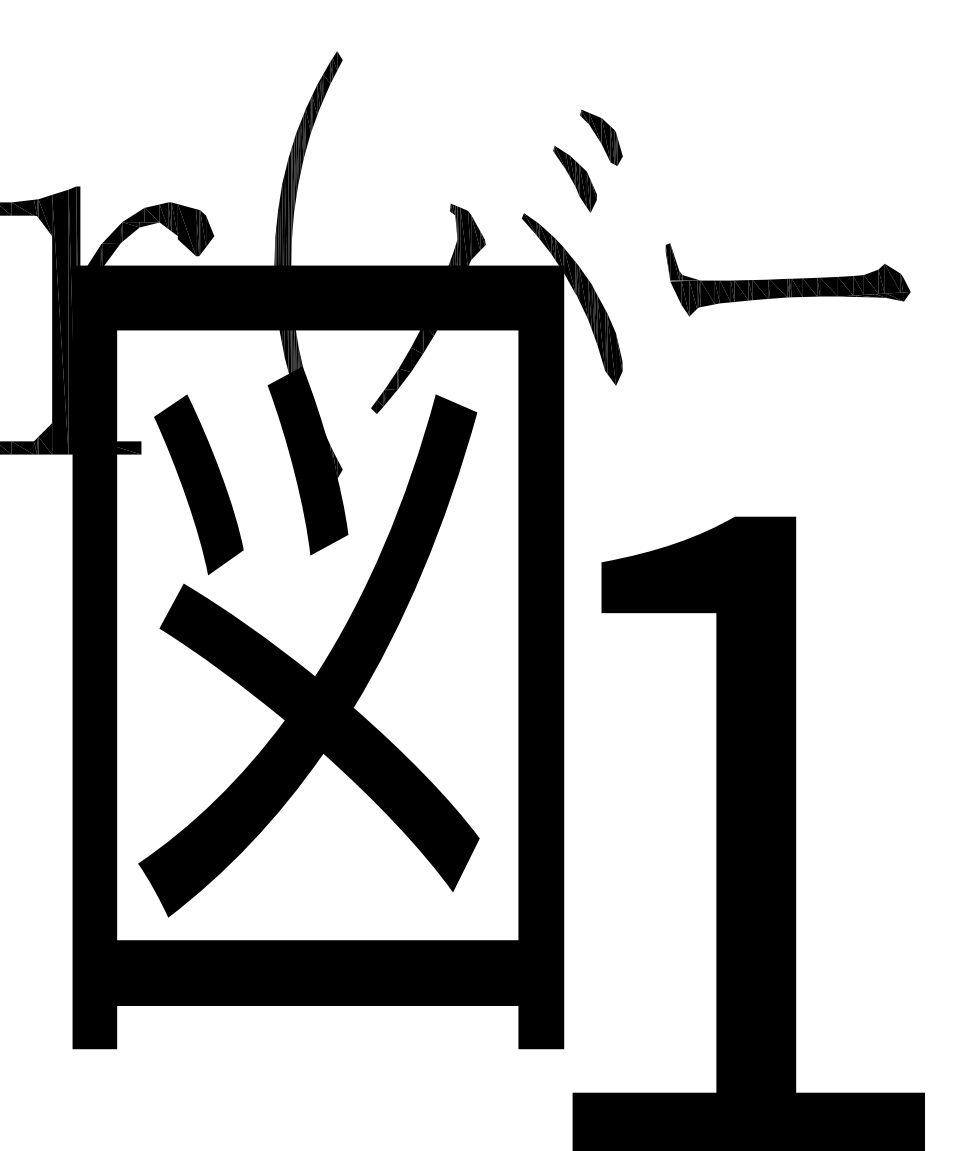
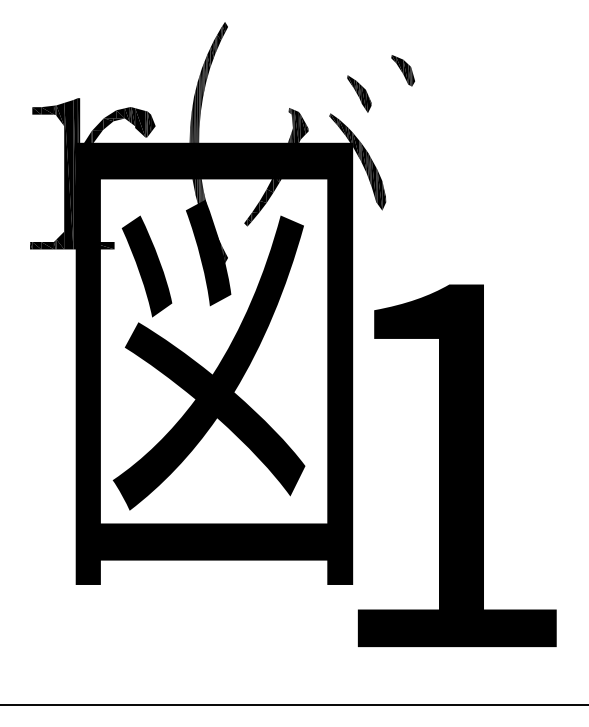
part: (600, 137) -> (402, 70), moved
part: (788, 279) -> (479, 150), removed

